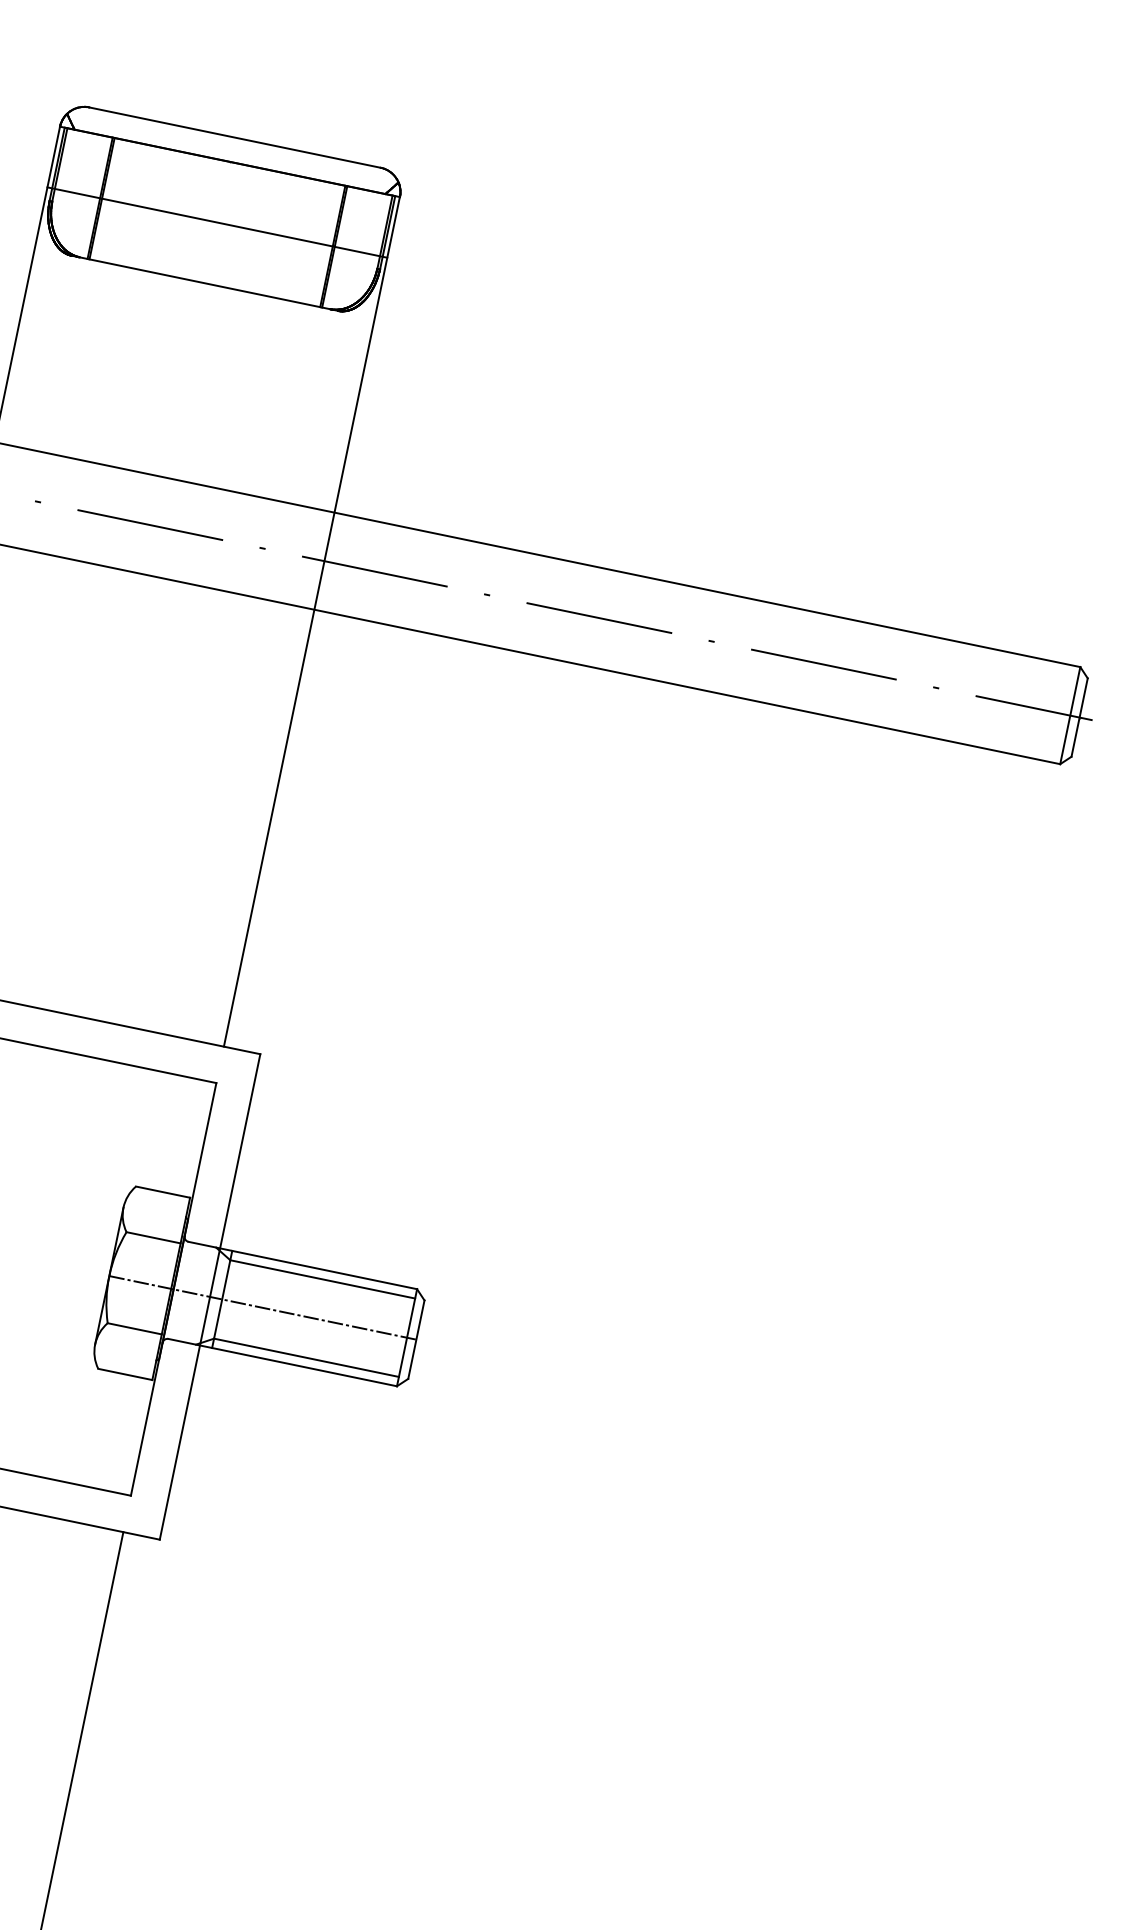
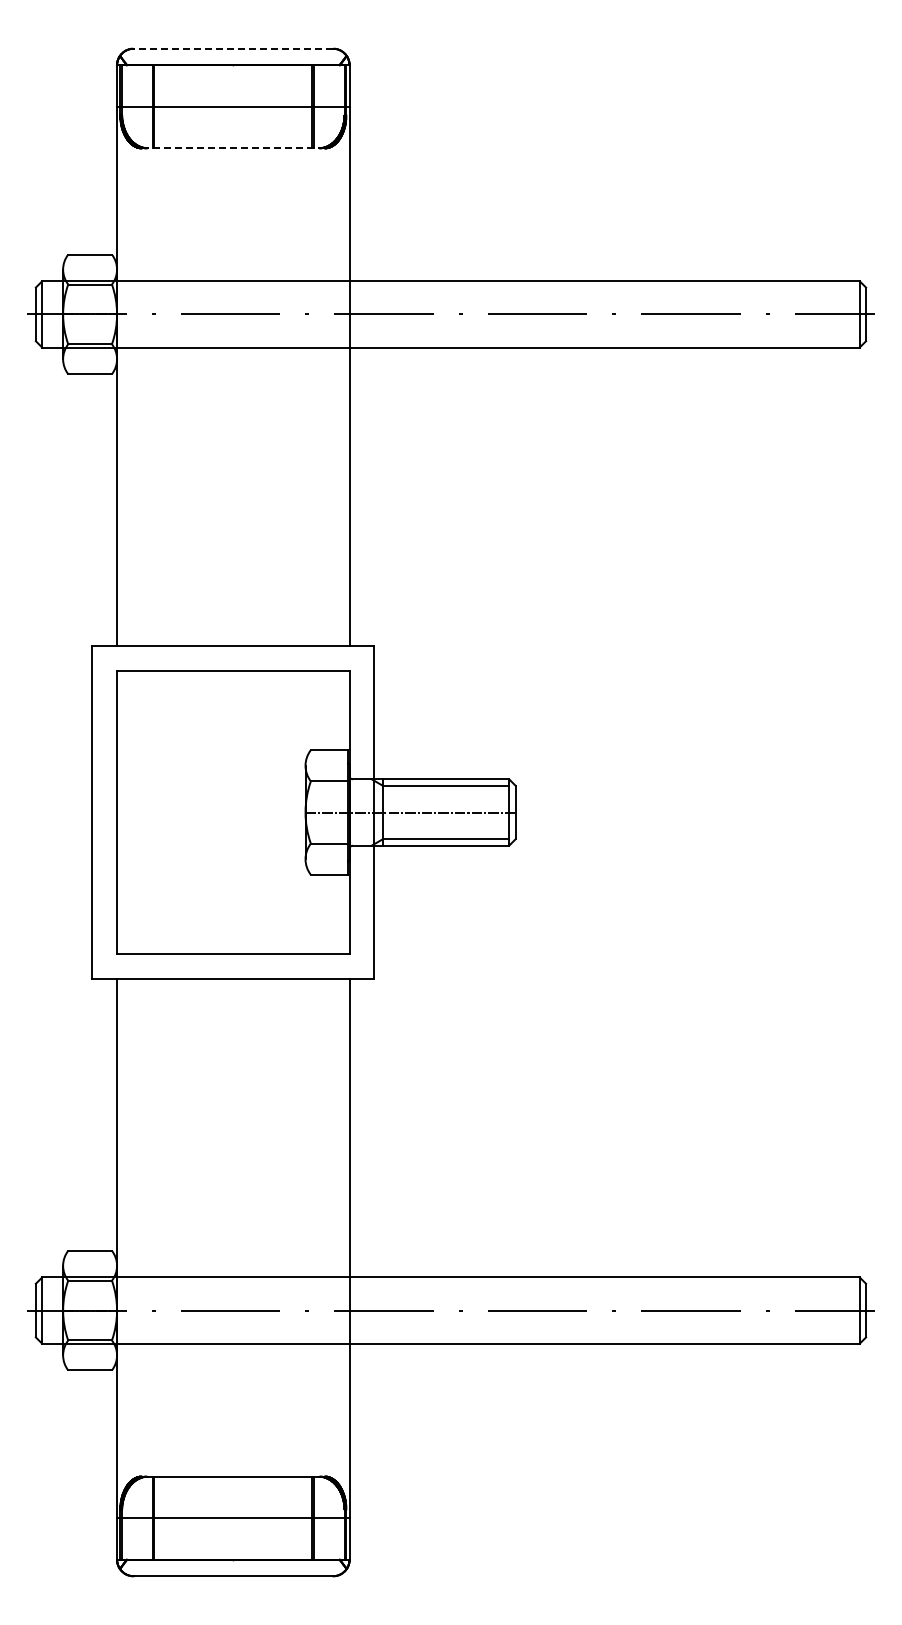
line: (235, 137) -> (233, 48), solid -> dashed
line: (205, 283) -> (233, 148), solid -> dashed

